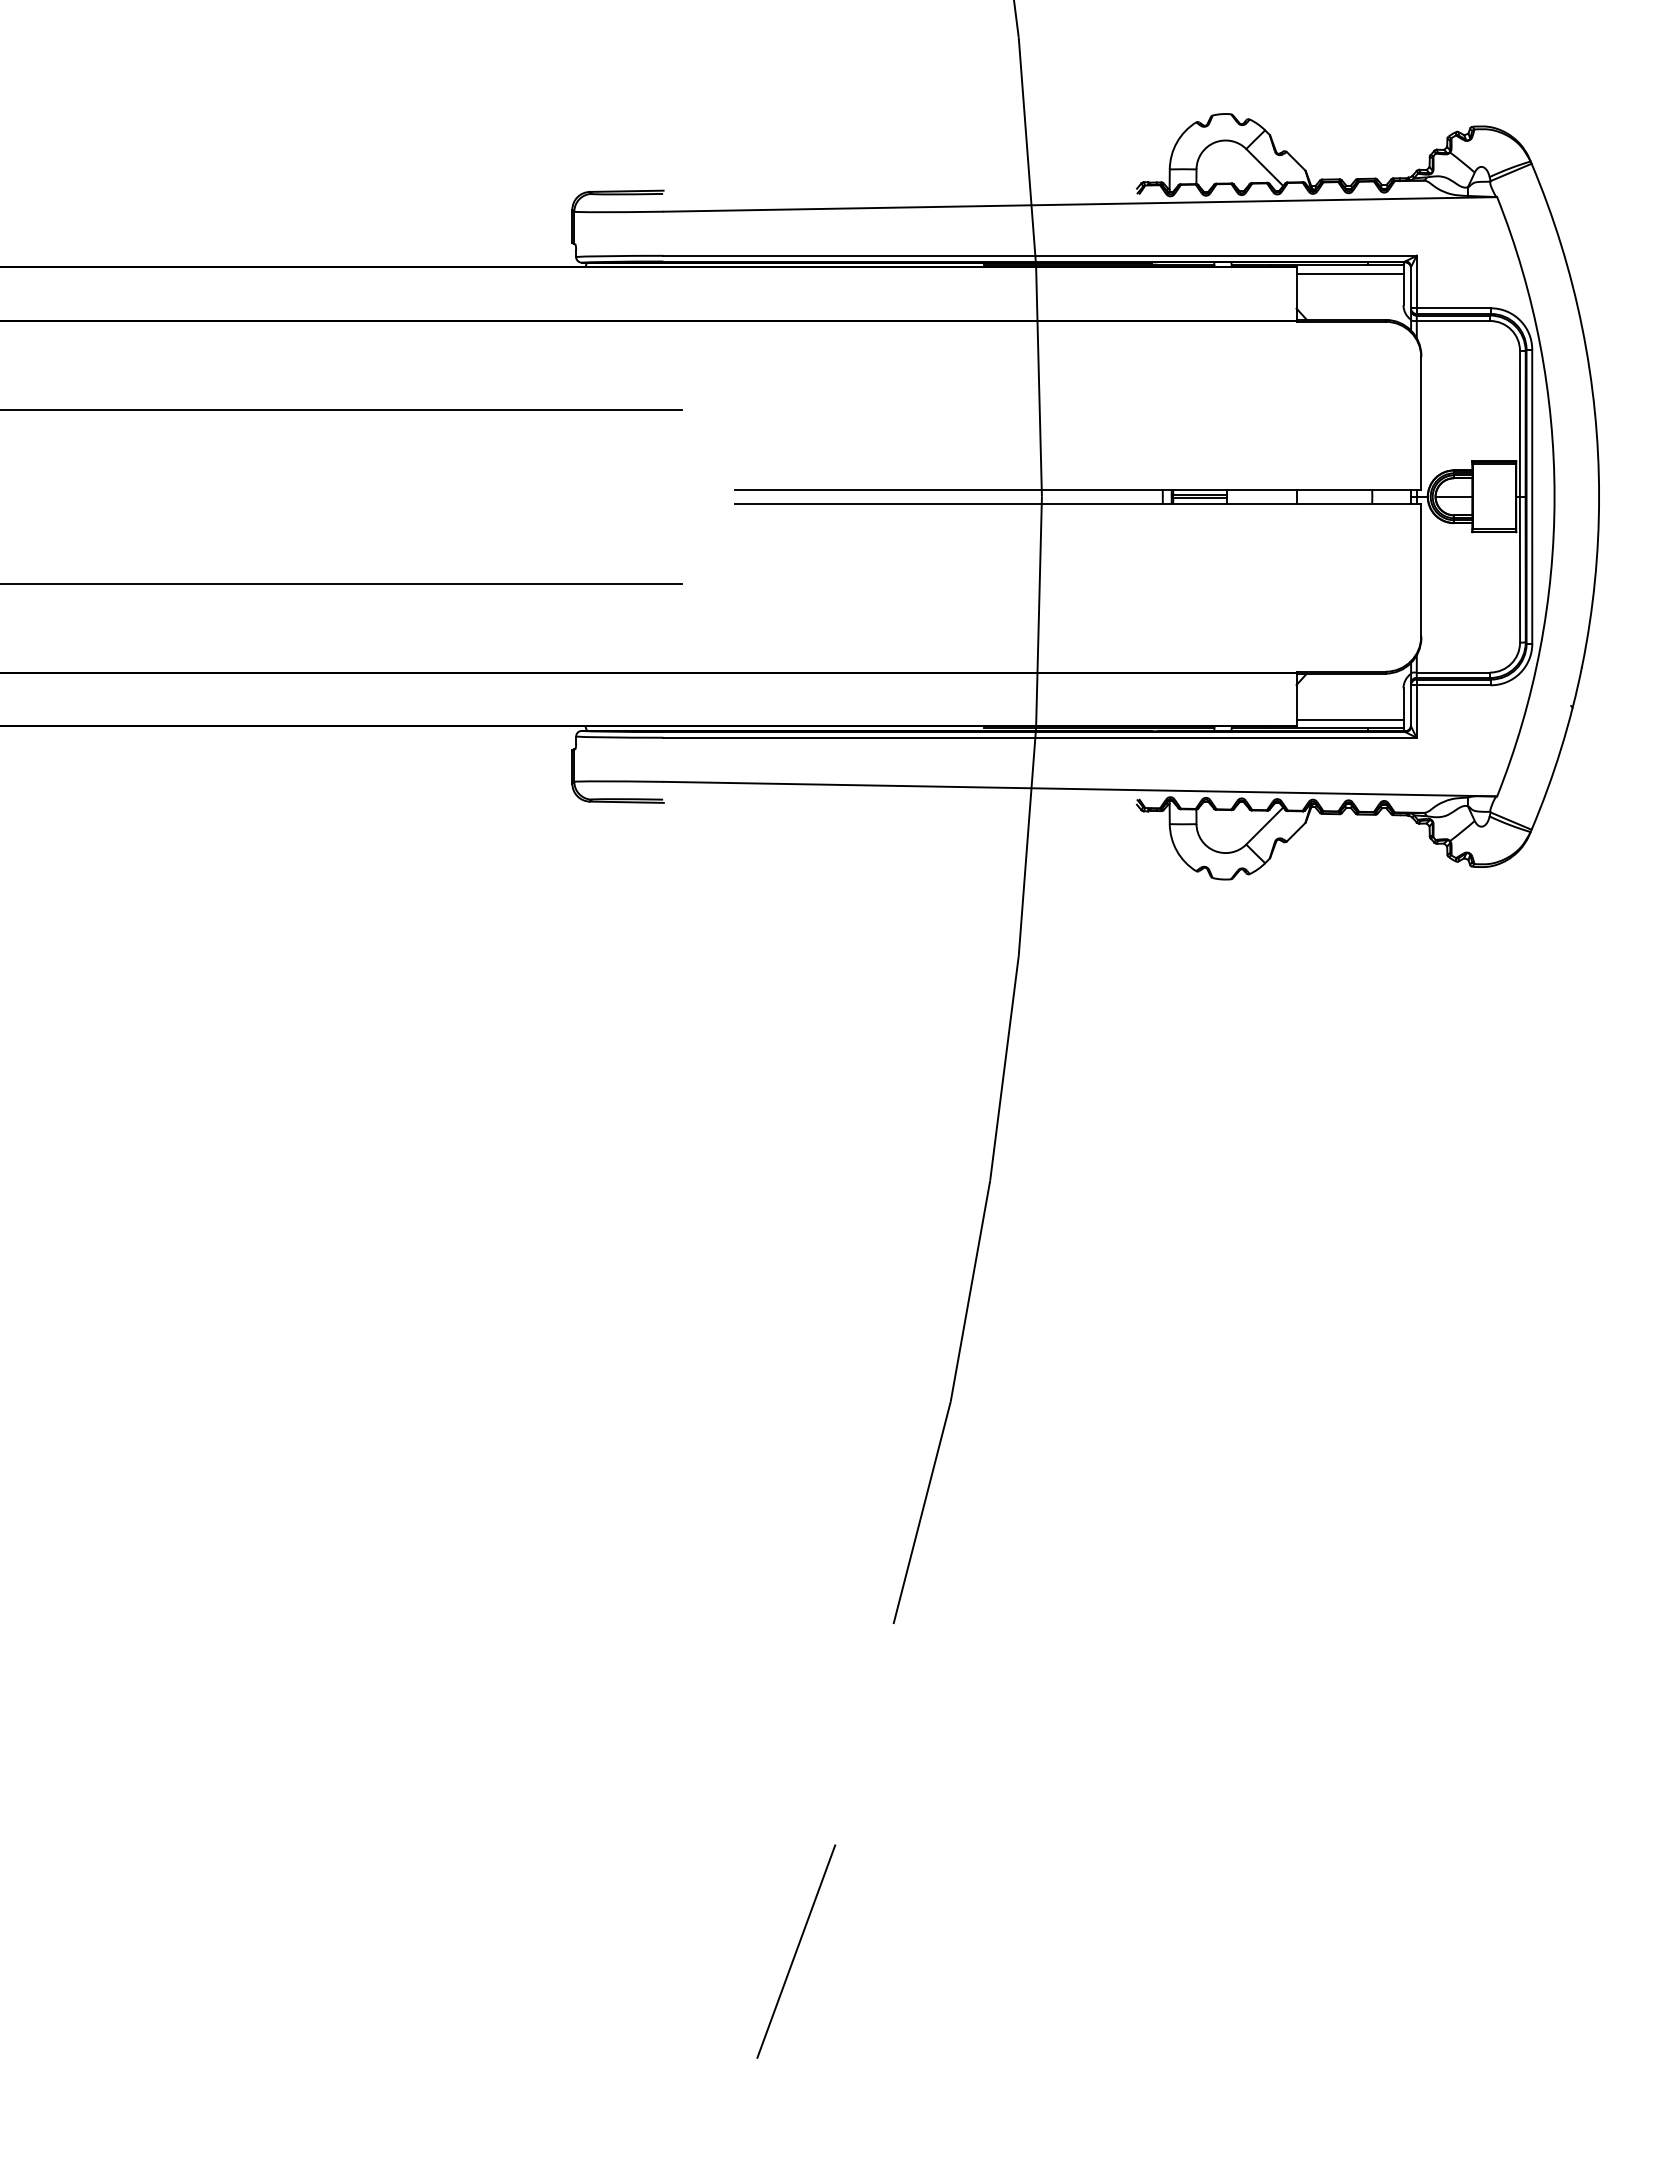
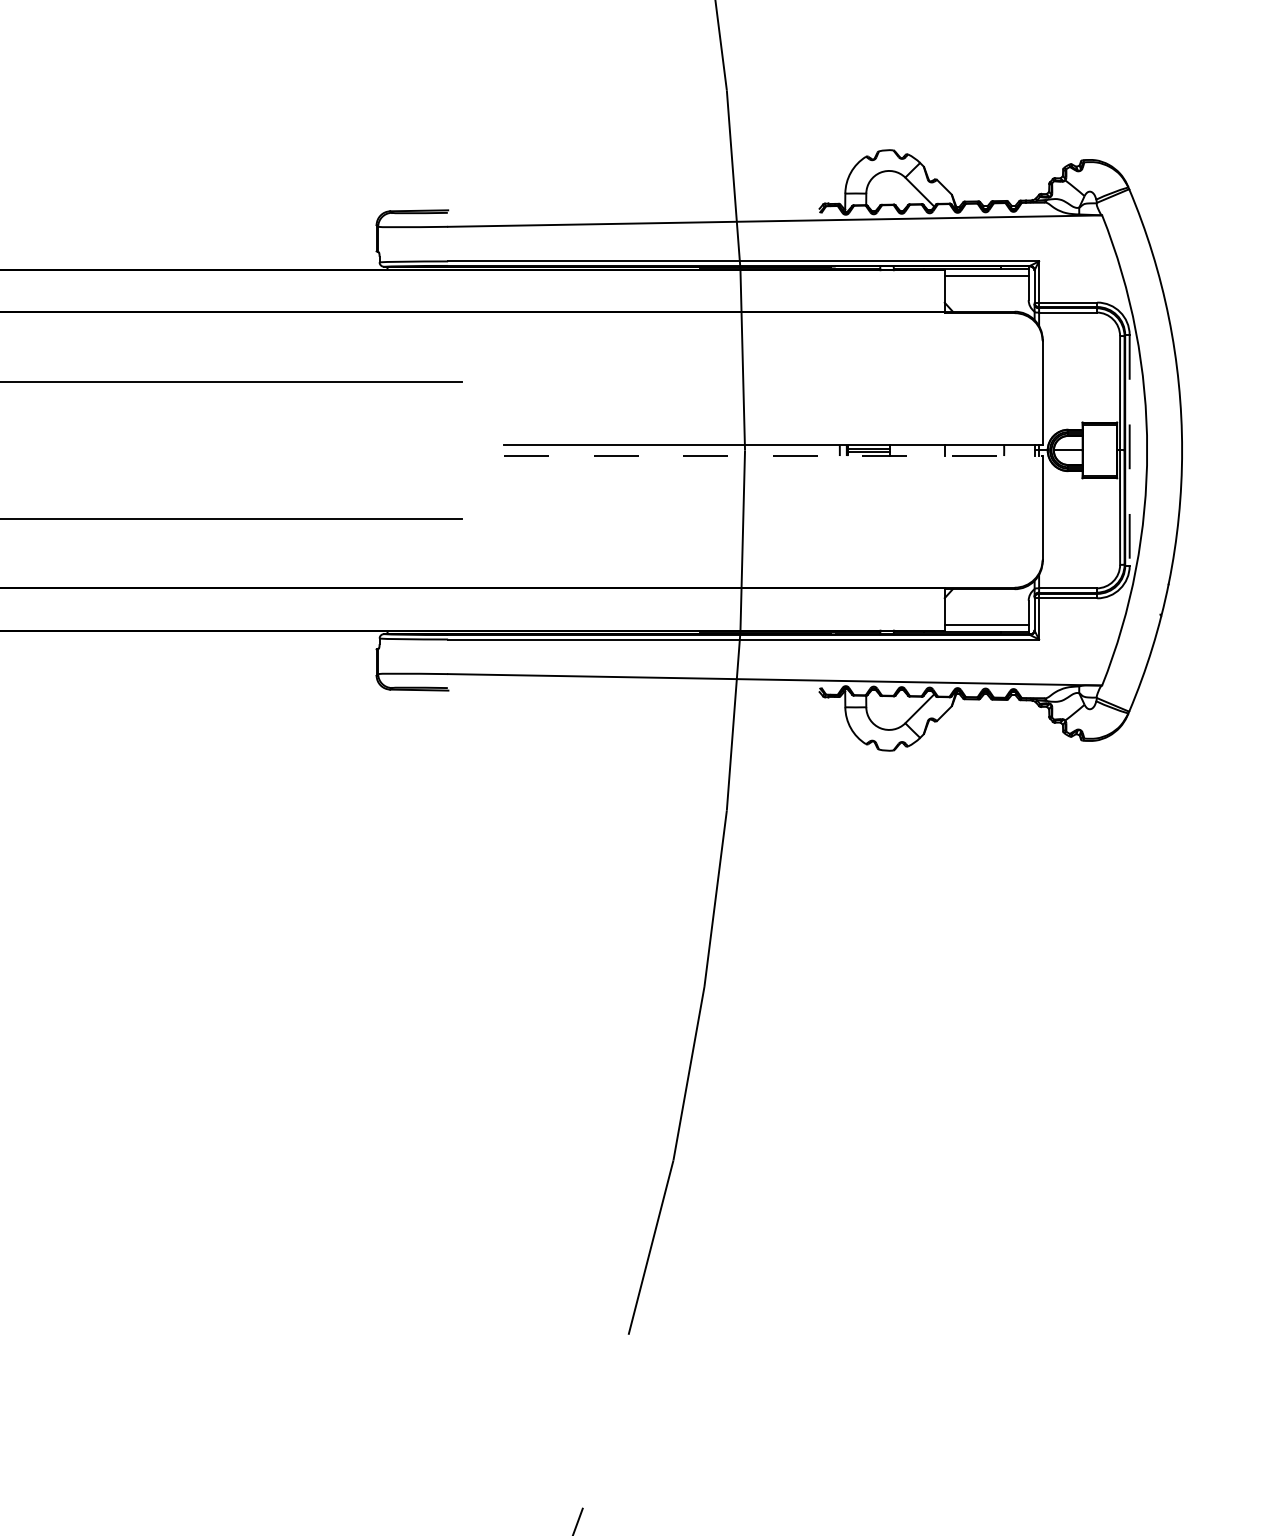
line: (1532, 497) -> (1129, 451), solid -> dashed
line: (1078, 503) -> (773, 455), solid -> dashed

